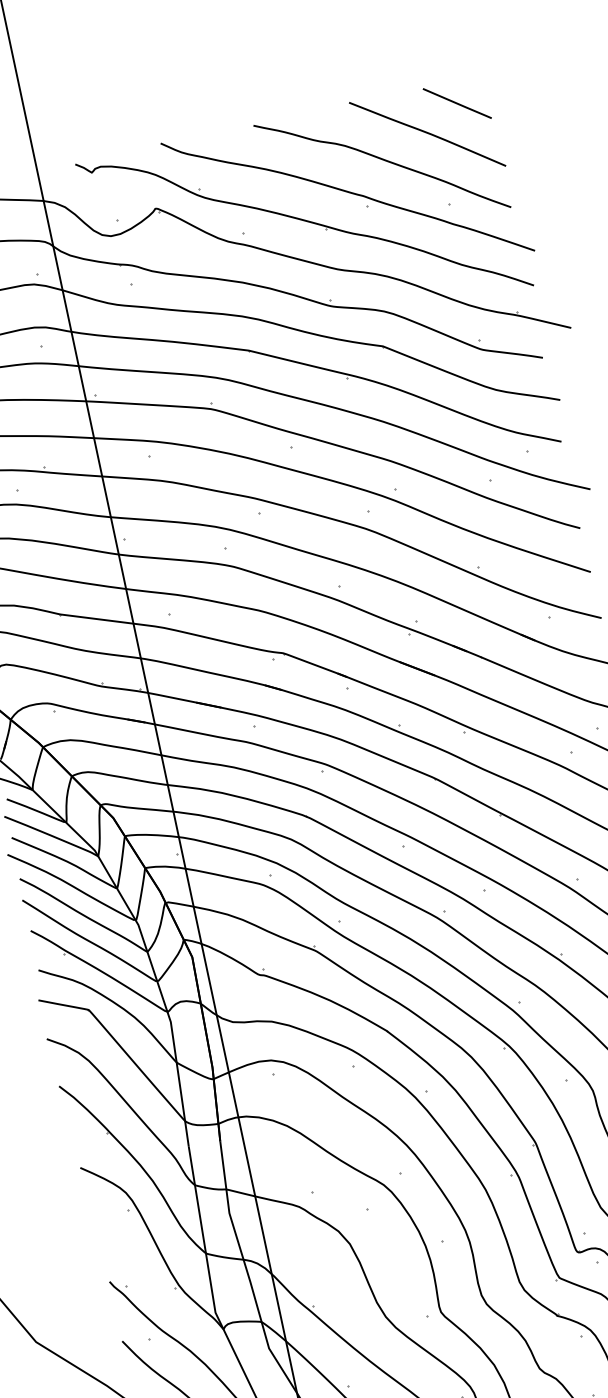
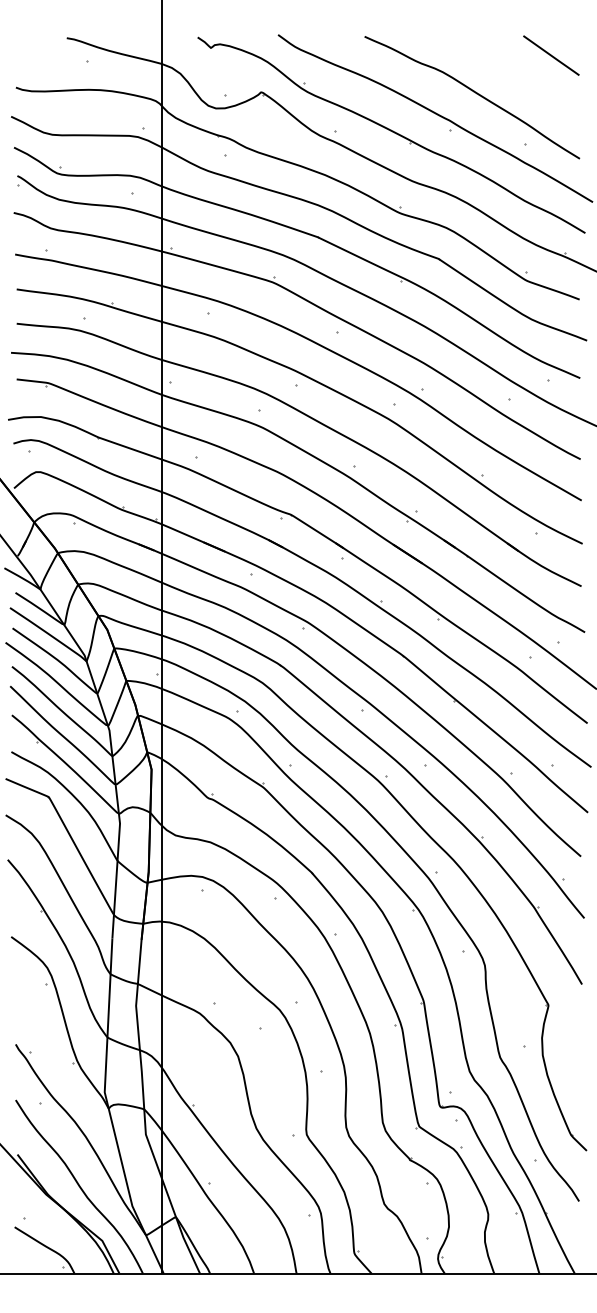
curve: (426, 133) -> (518, 76), removed

